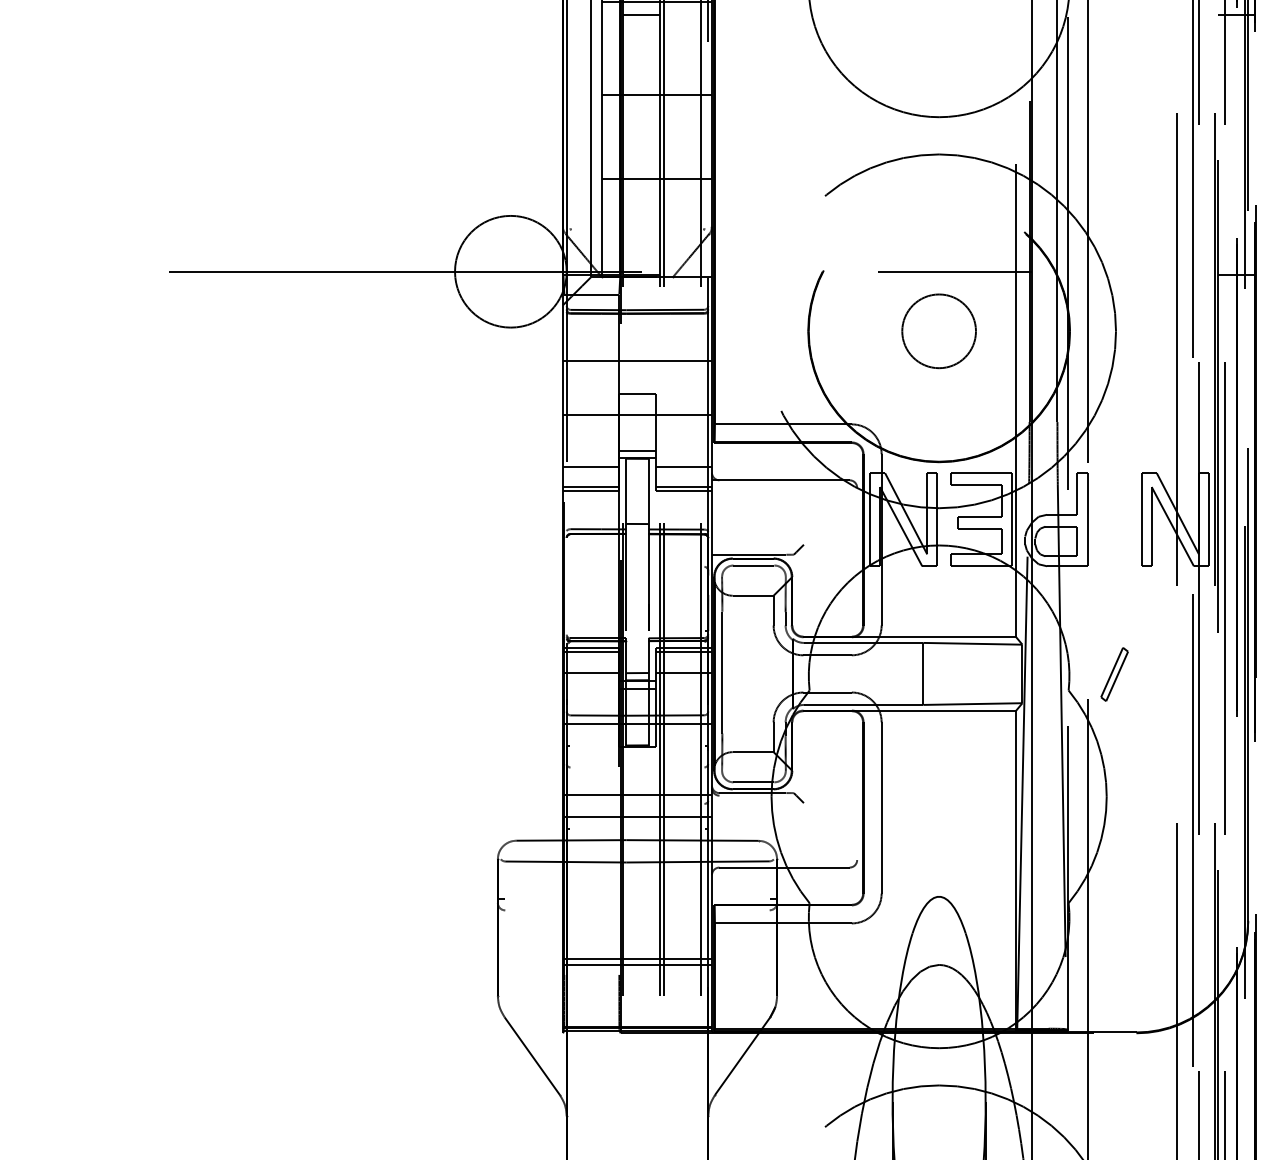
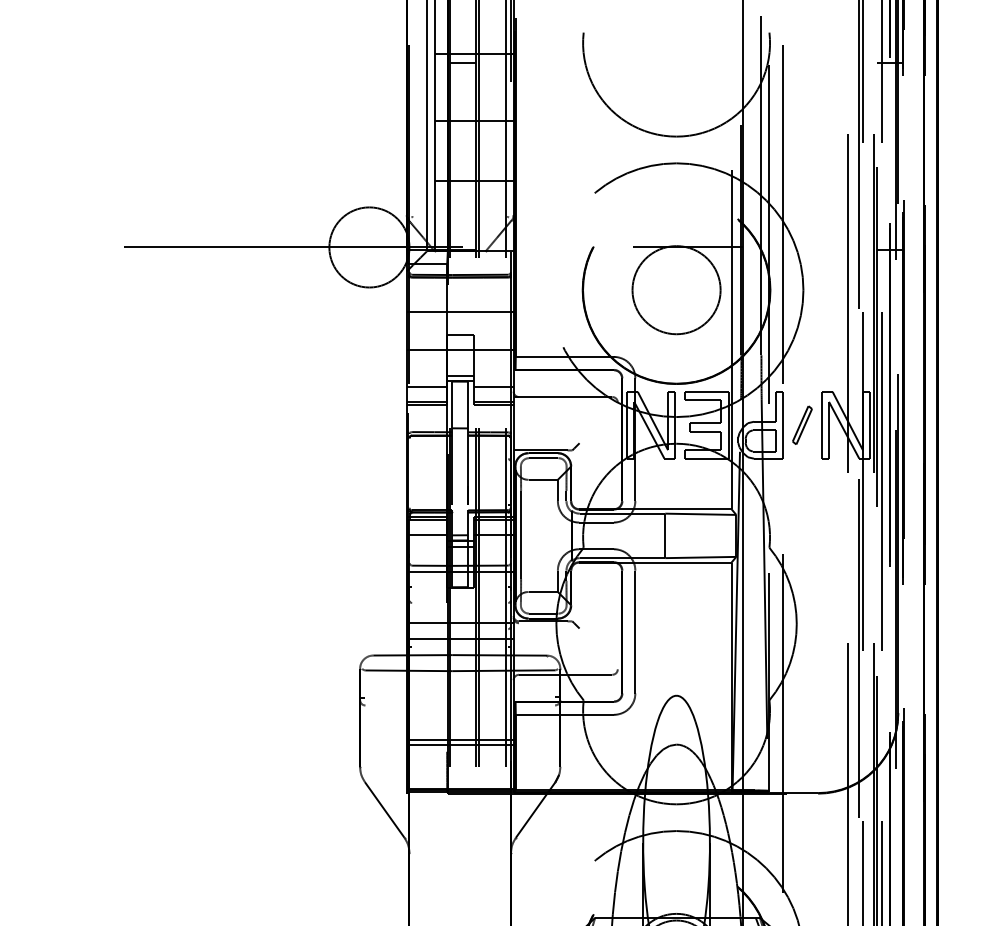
circle: (939, 331) -> (676, 290), size x1.67
part: (1114, 673) -> (802, 424), moved

